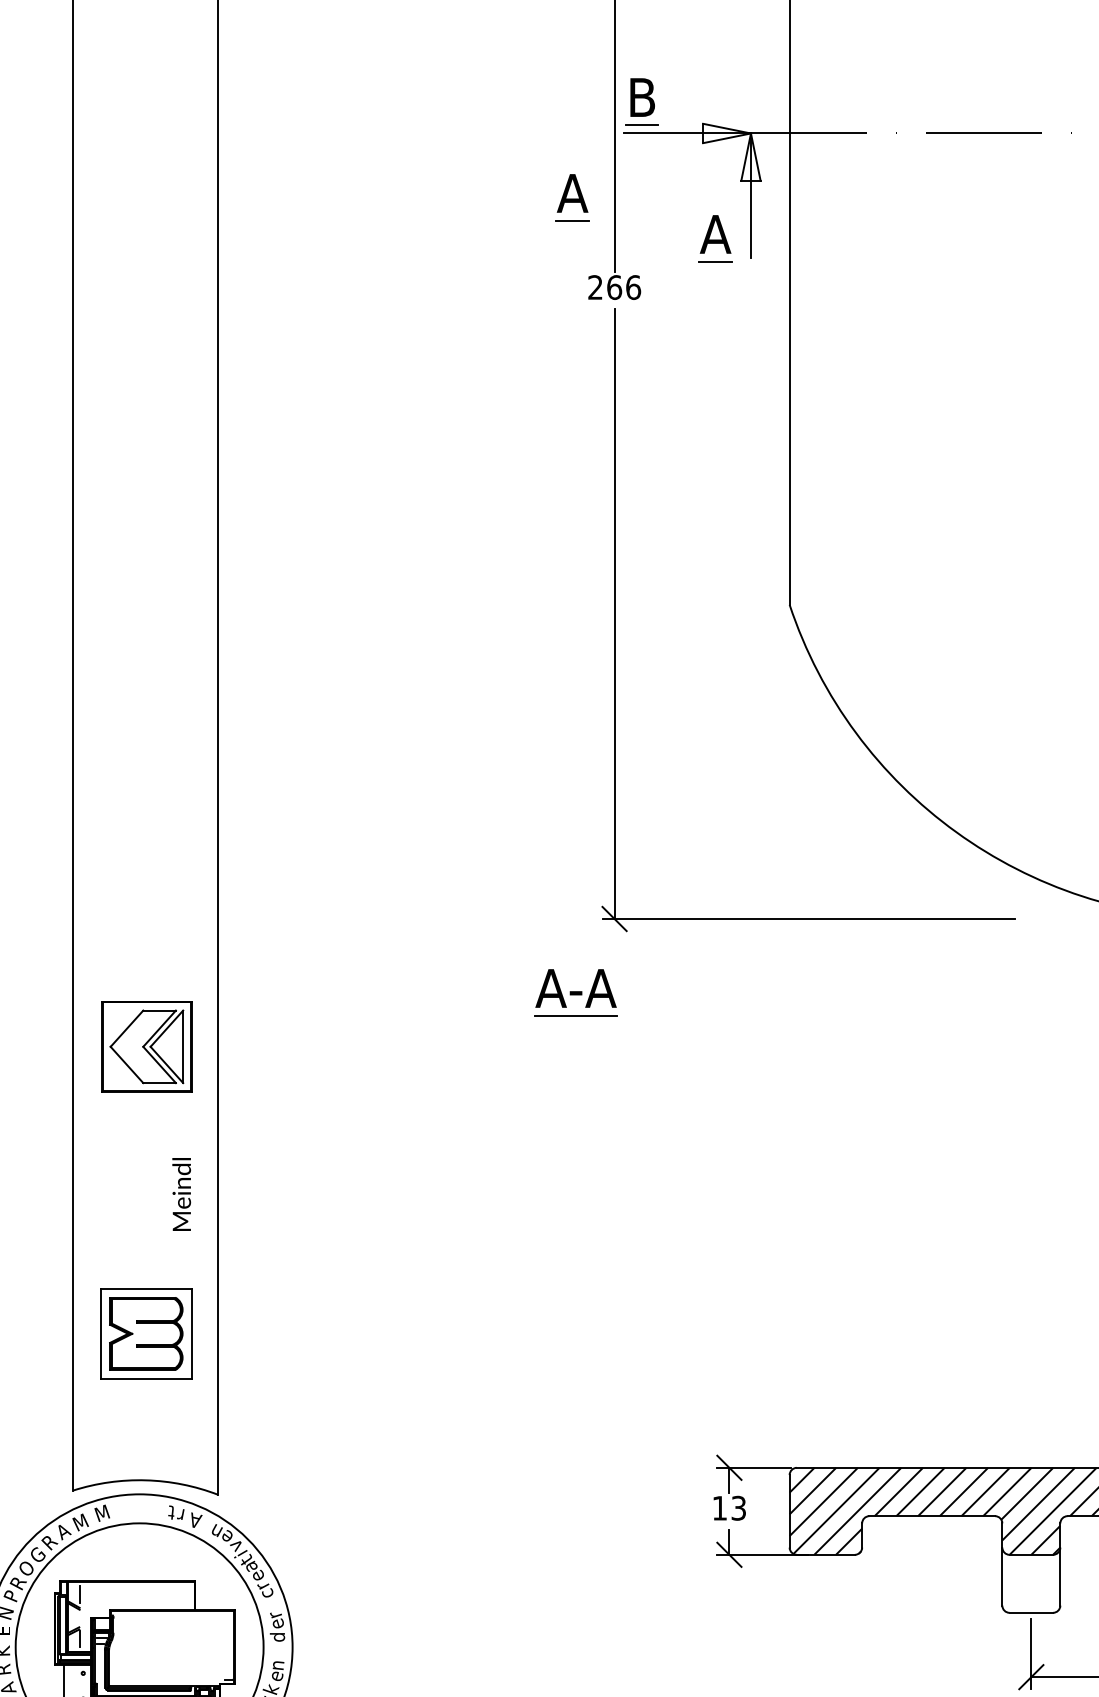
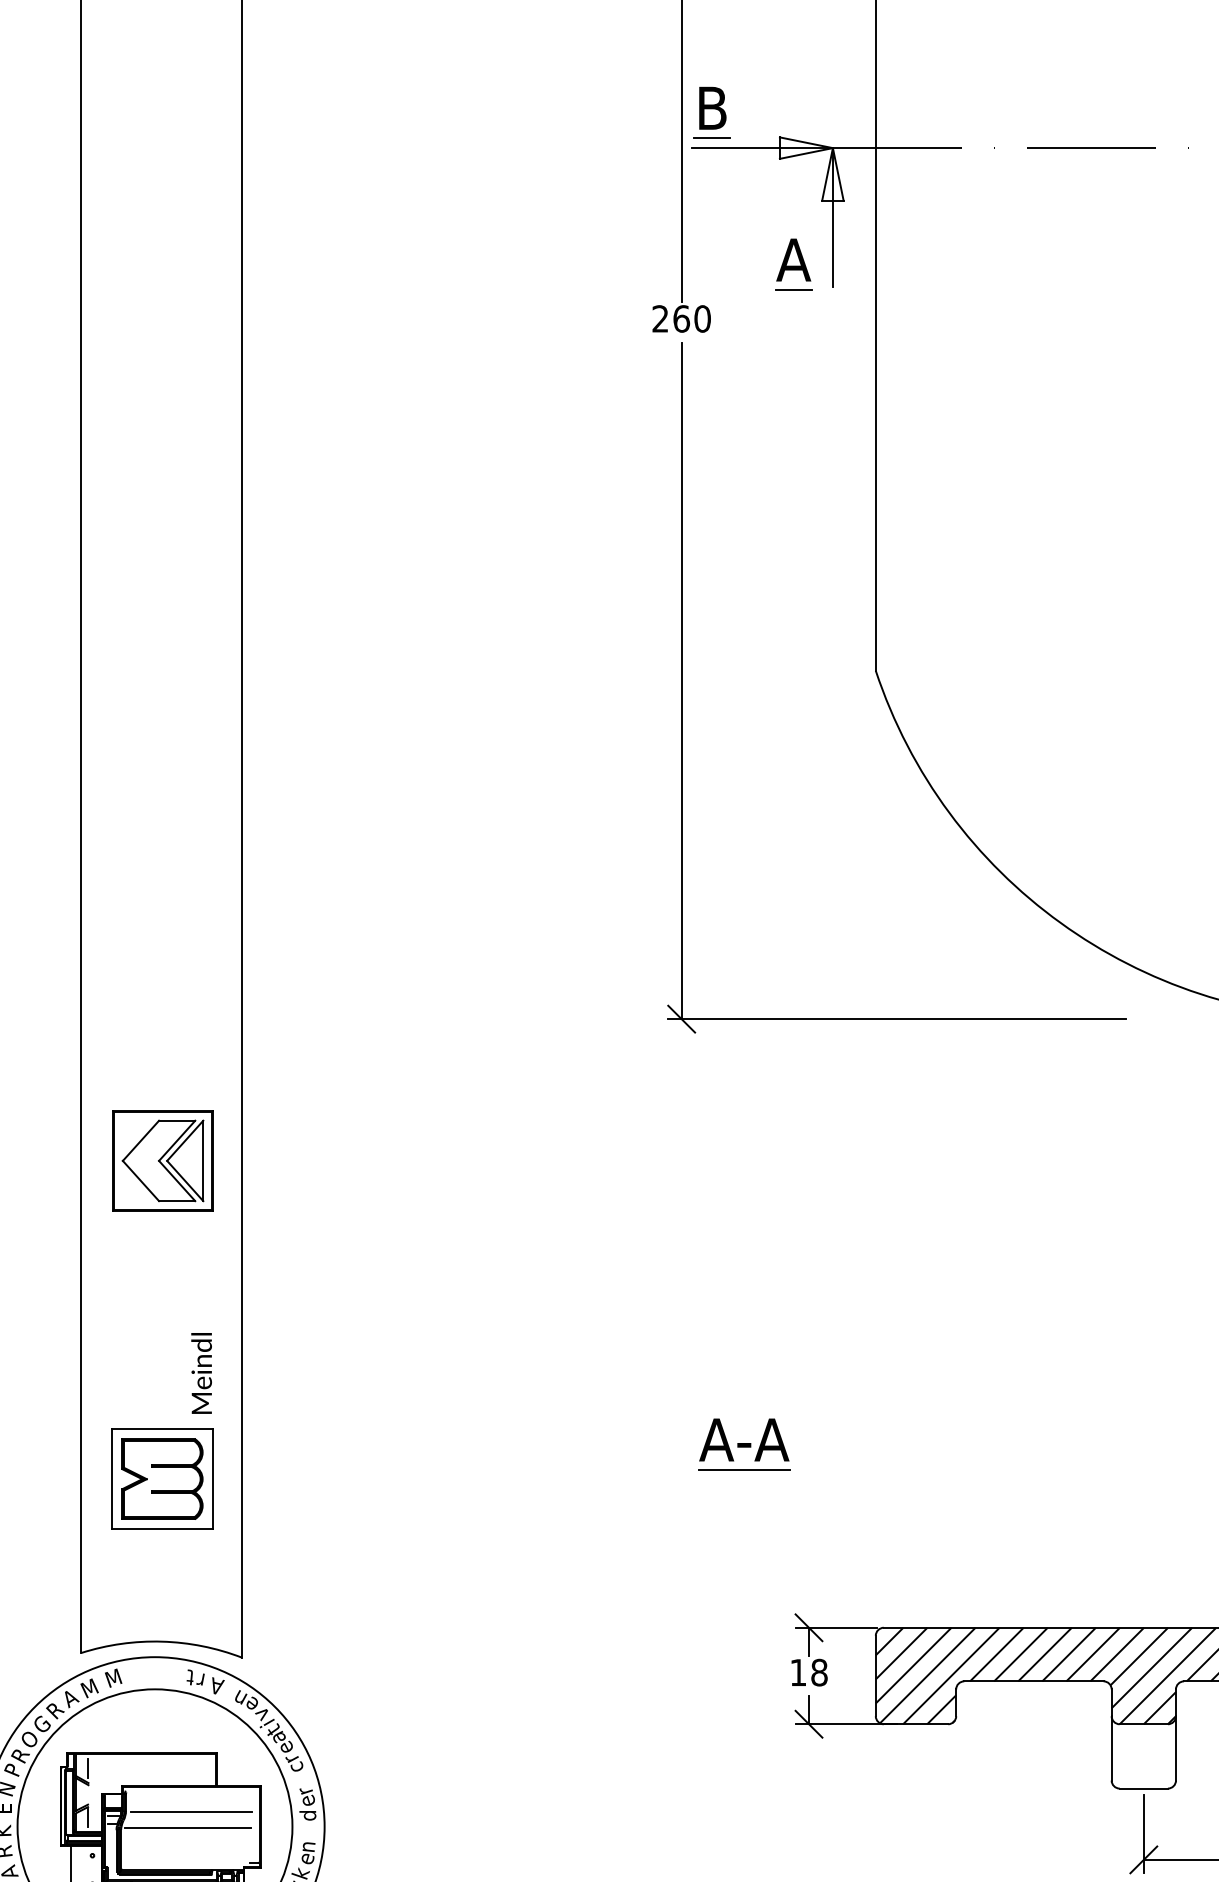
part: (572, 197) -> (635, 219), removed
text: (633, 287) -> (702, 318), 266 -> 260
part: (575, 992) -> (743, 1444), moved
text: (181, 1194) -> (201, 1373), moved
text: (738, 1508) -> (819, 1672), 13 -> 18
line: (172, 1634) -> (191, 1812), added
line: (169, 1648) -> (188, 1828), added

